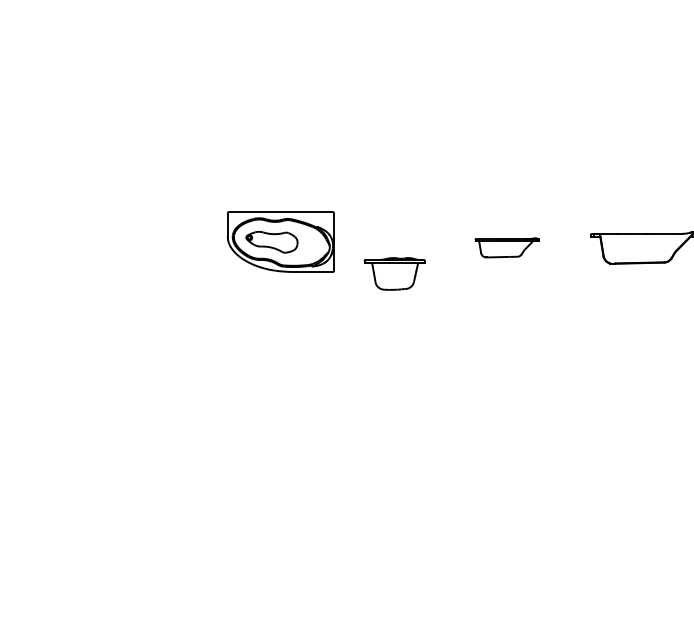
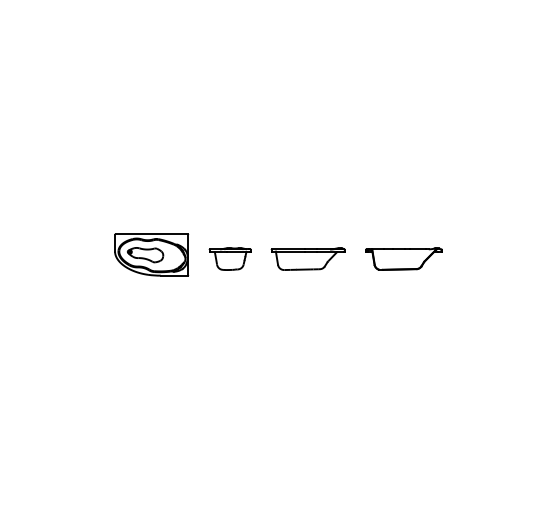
part: (506, 247) -> (307, 258), size x1.67
part: (393, 273) -> (229, 258), moved

